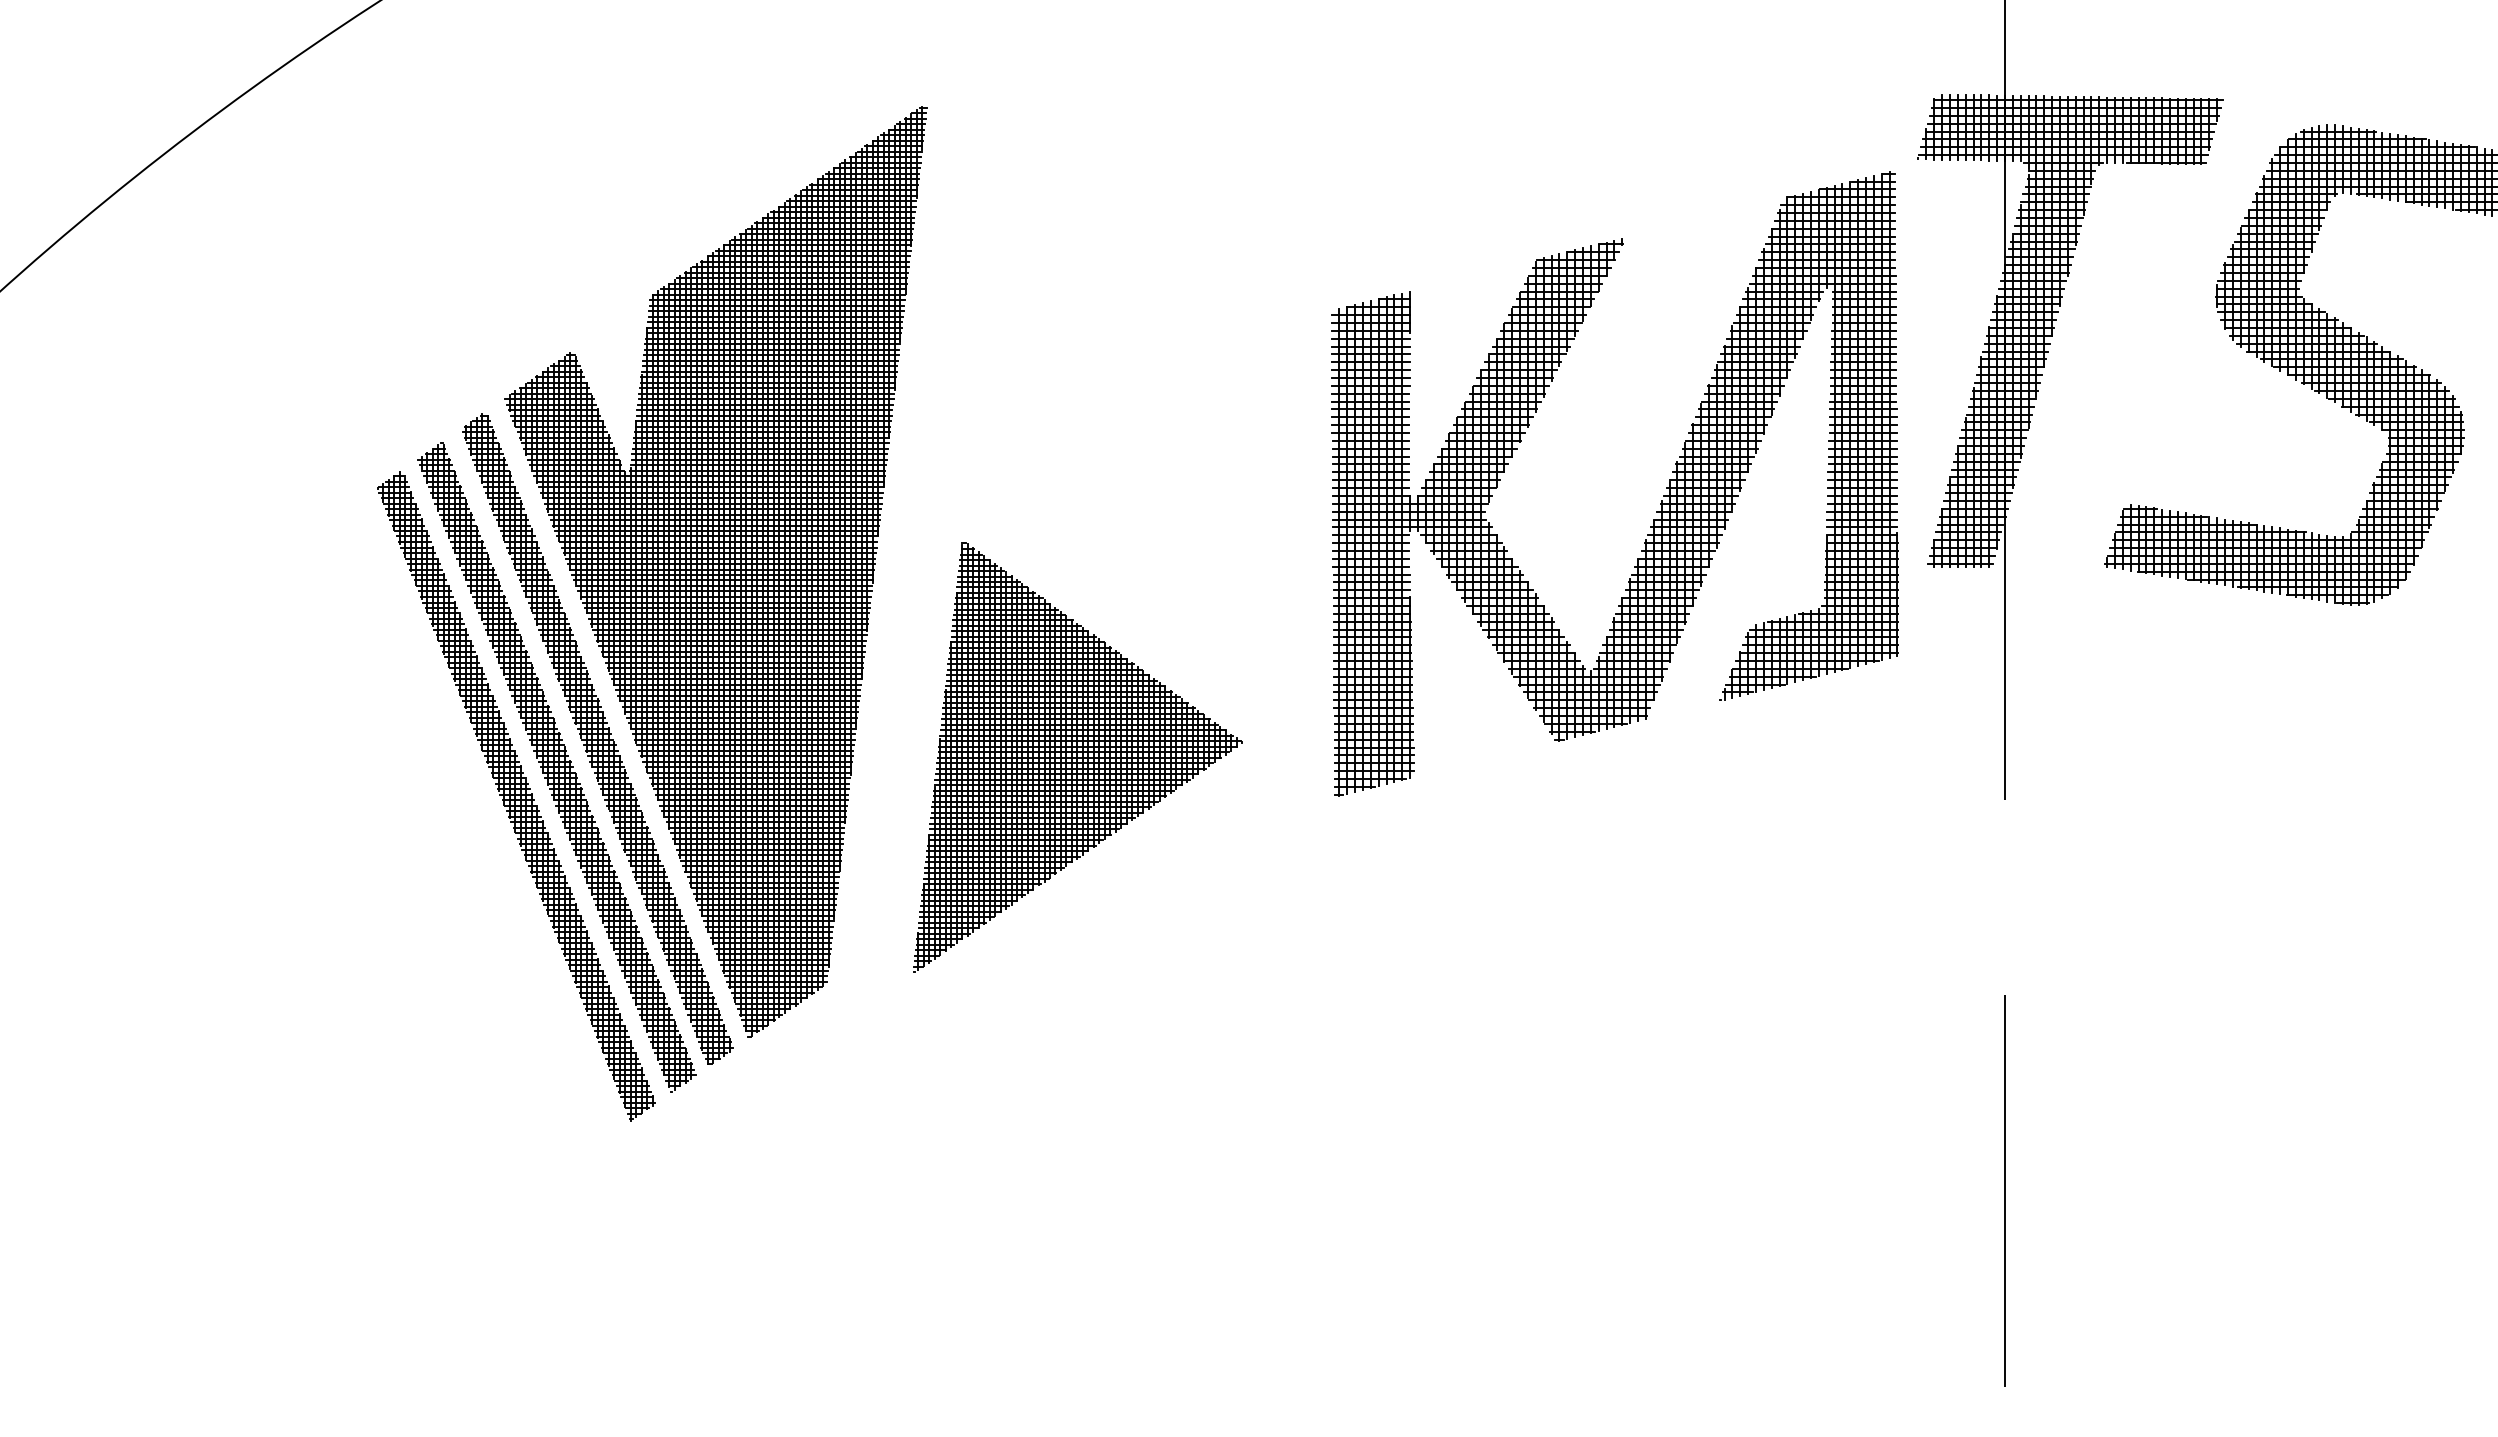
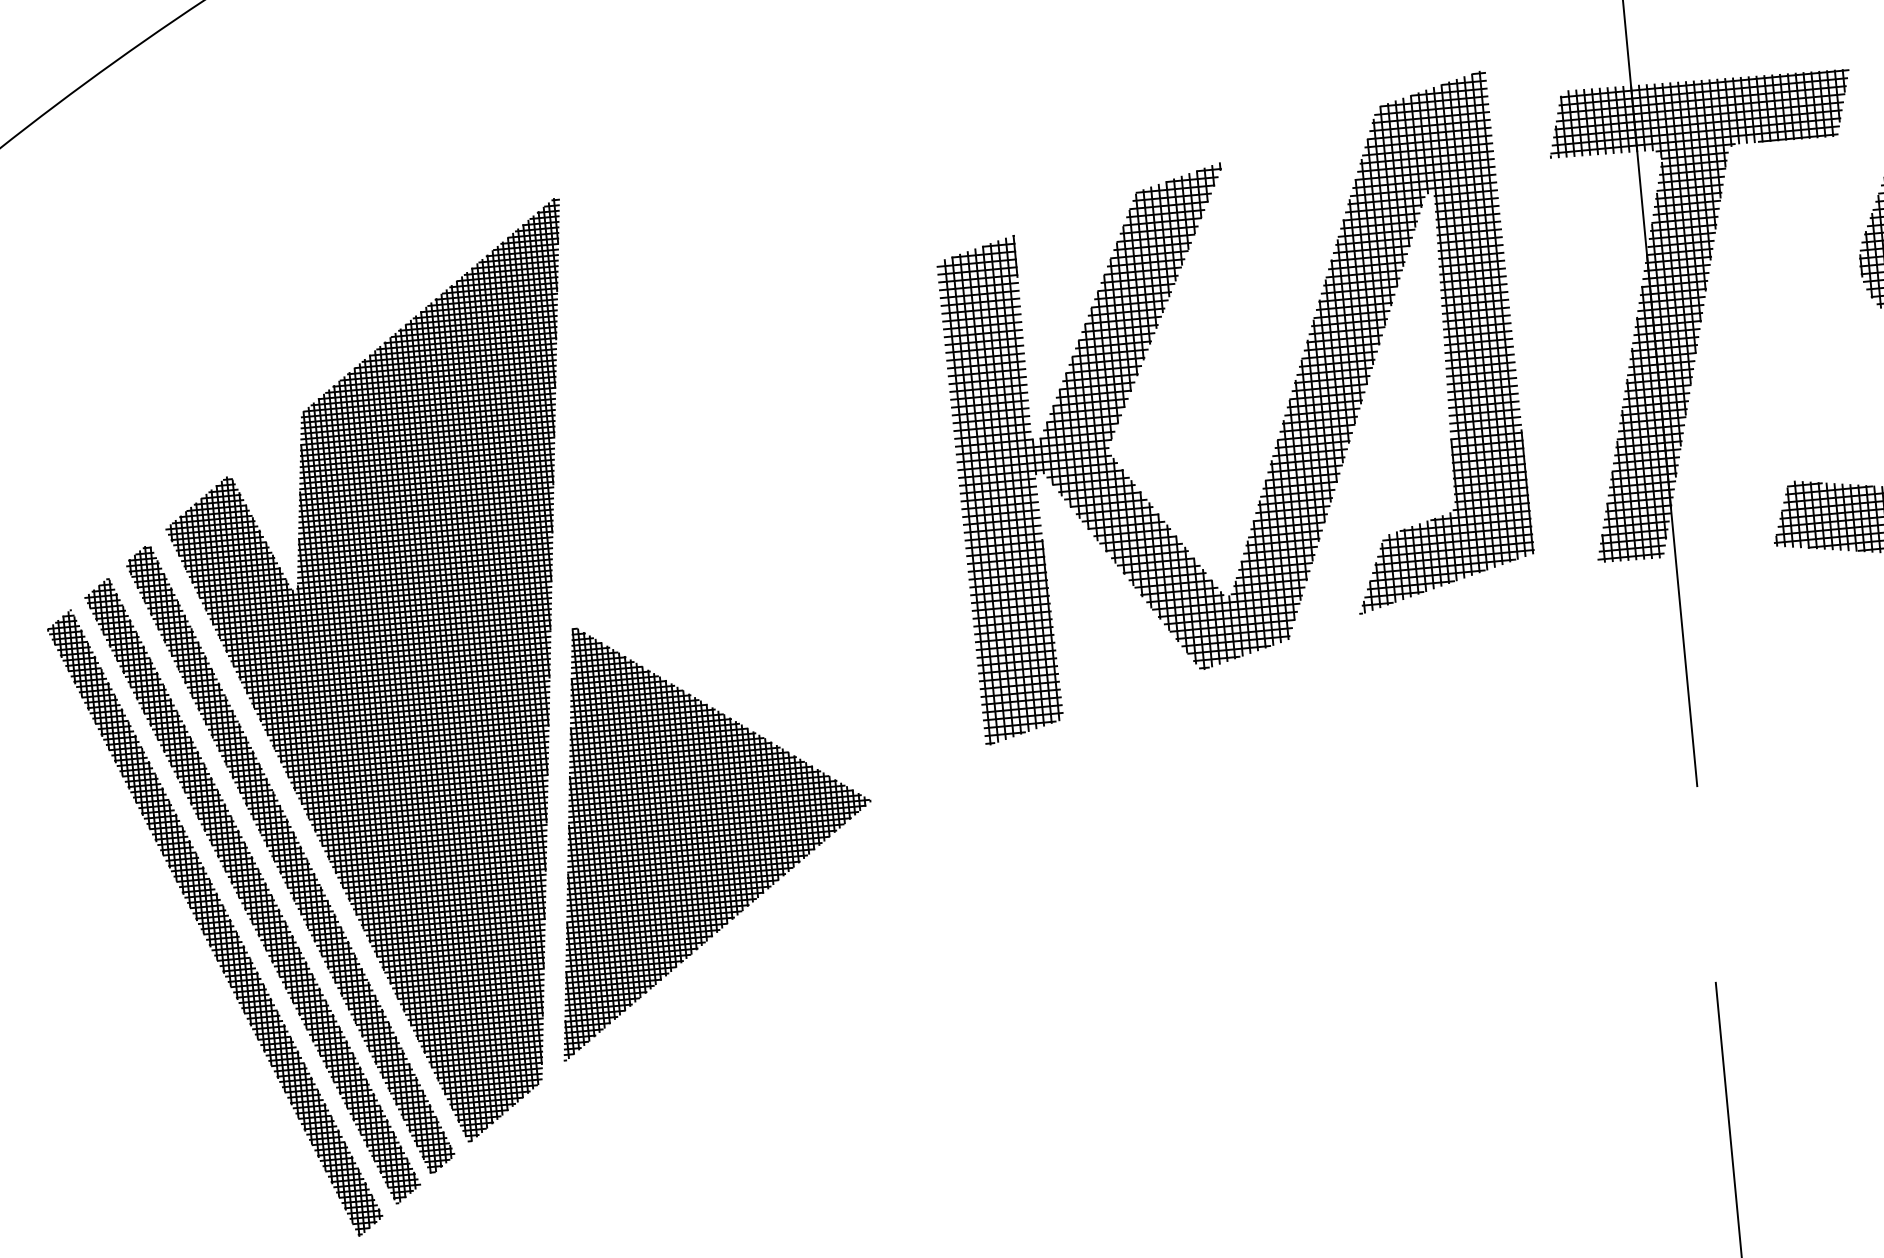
part: (1661, 500) -> (1283, 420), moved
part: (1077, 757) -> (707, 831), moved

